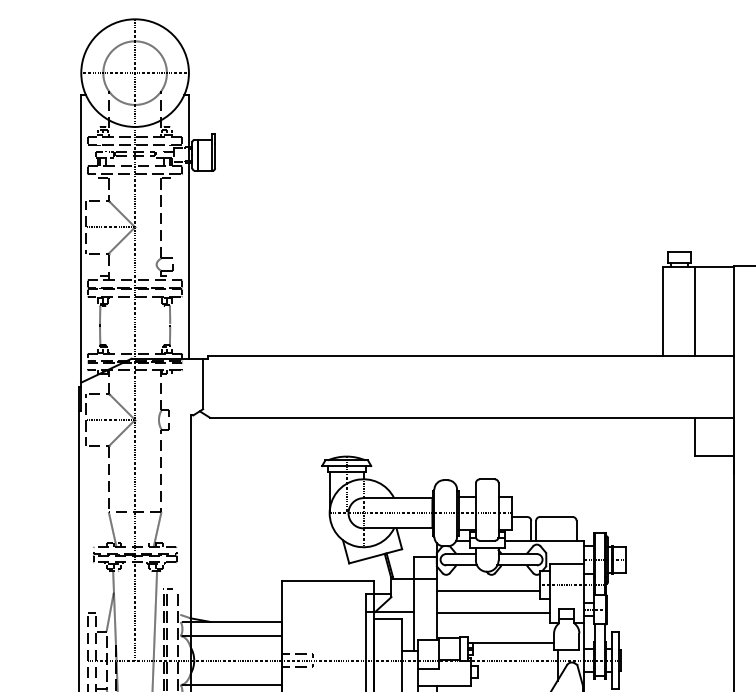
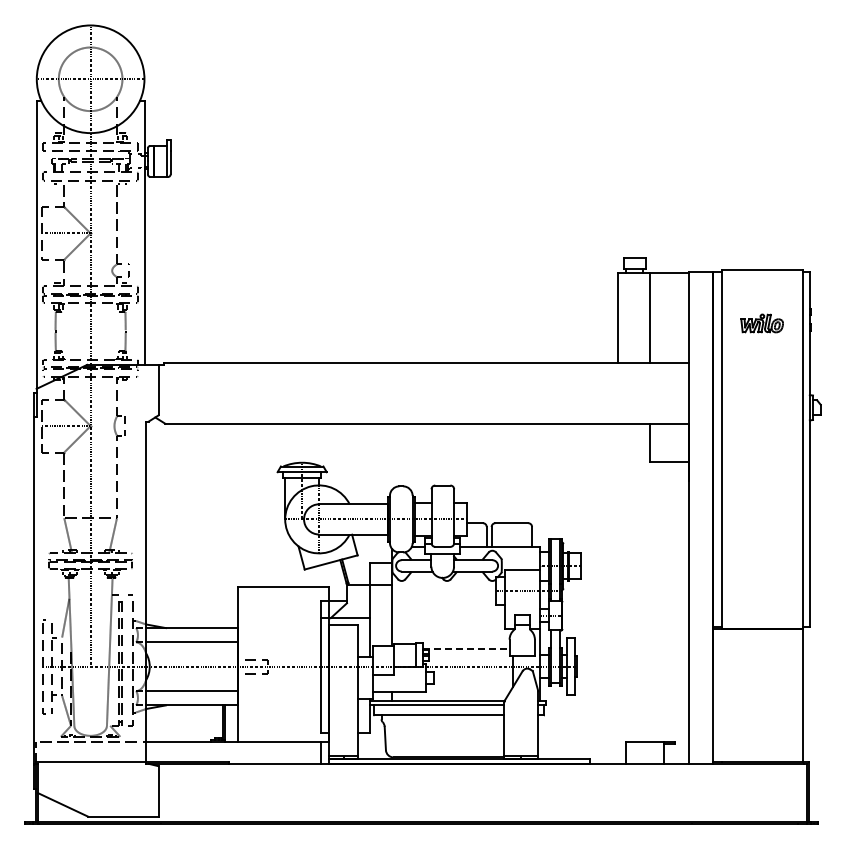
line: (487, 590) -> (443, 596), removed
line: (492, 613) -> (448, 619), removed
line: (510, 643) -> (466, 649), solid -> dashed

